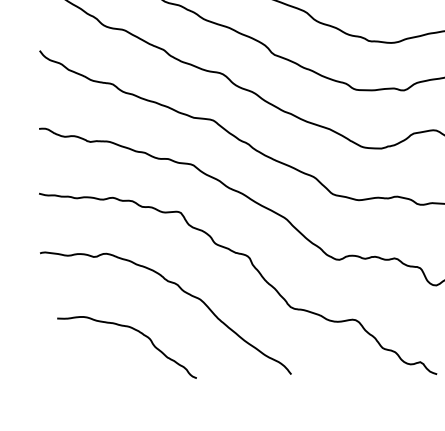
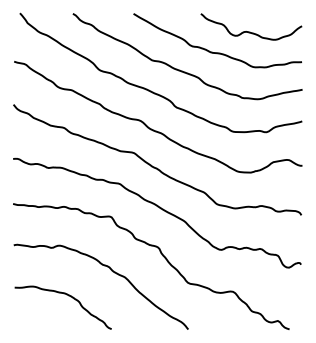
curve: (134, 331) -> (68, 296), moved

